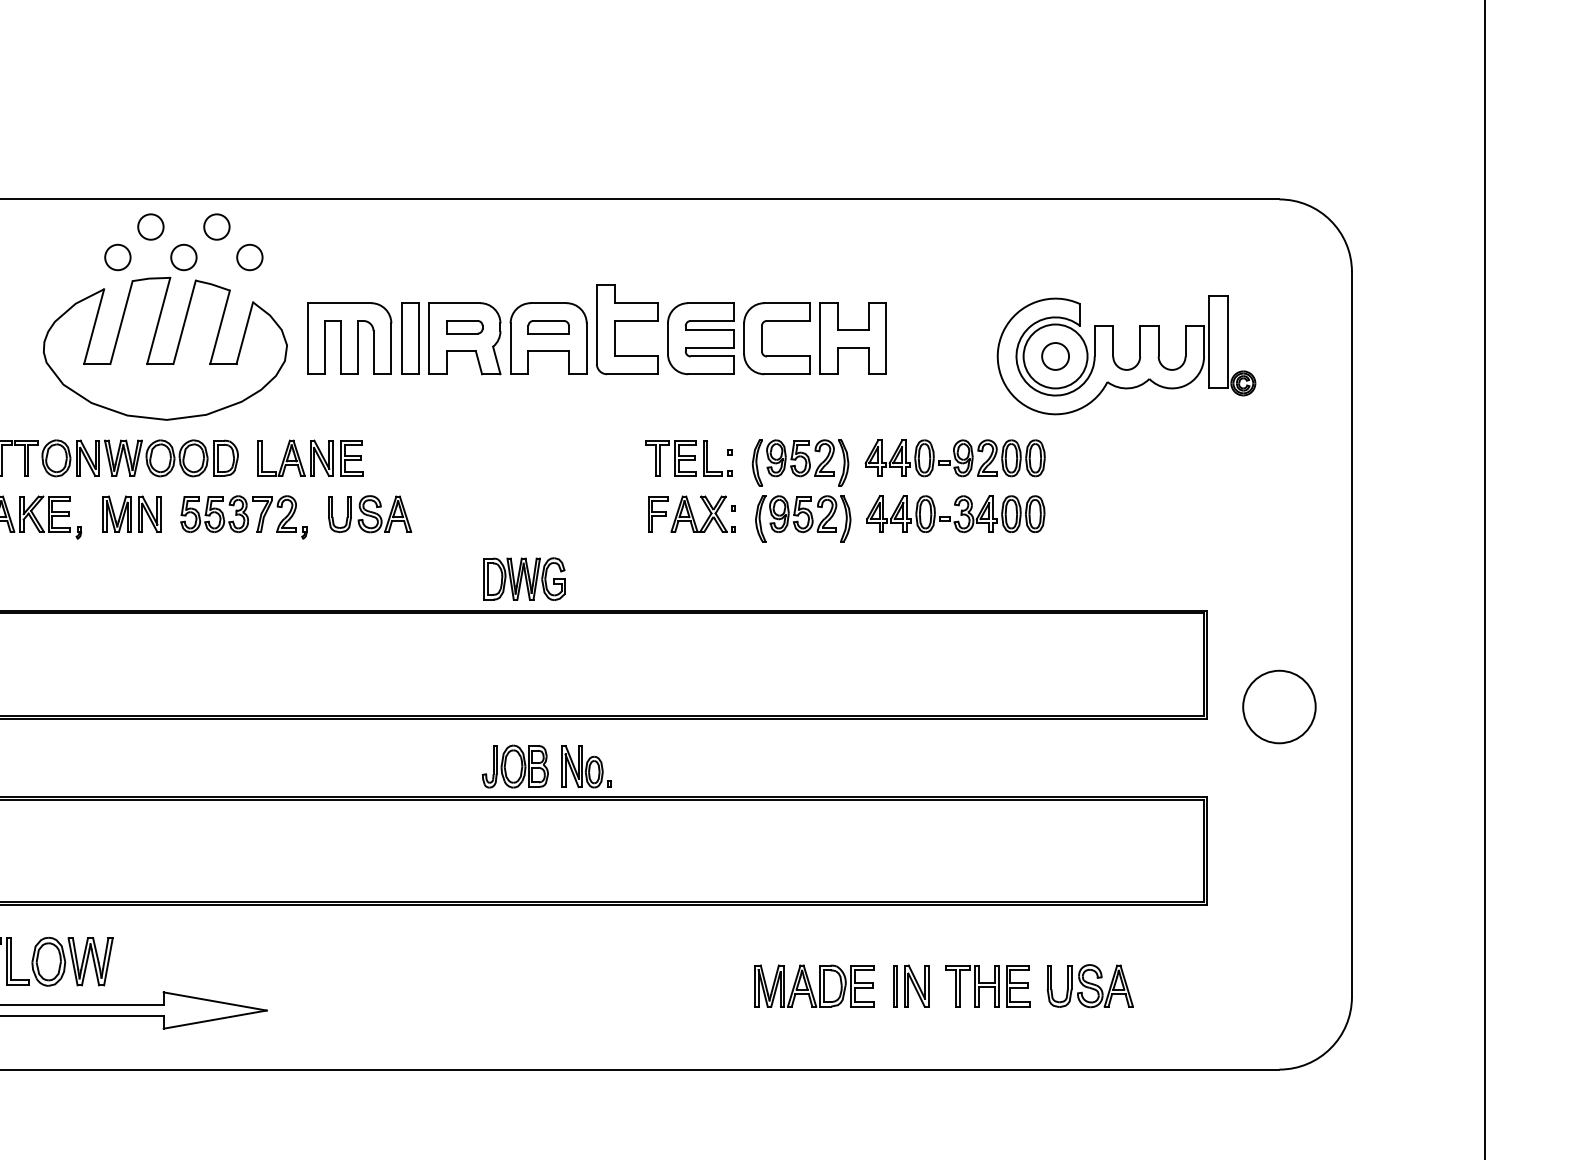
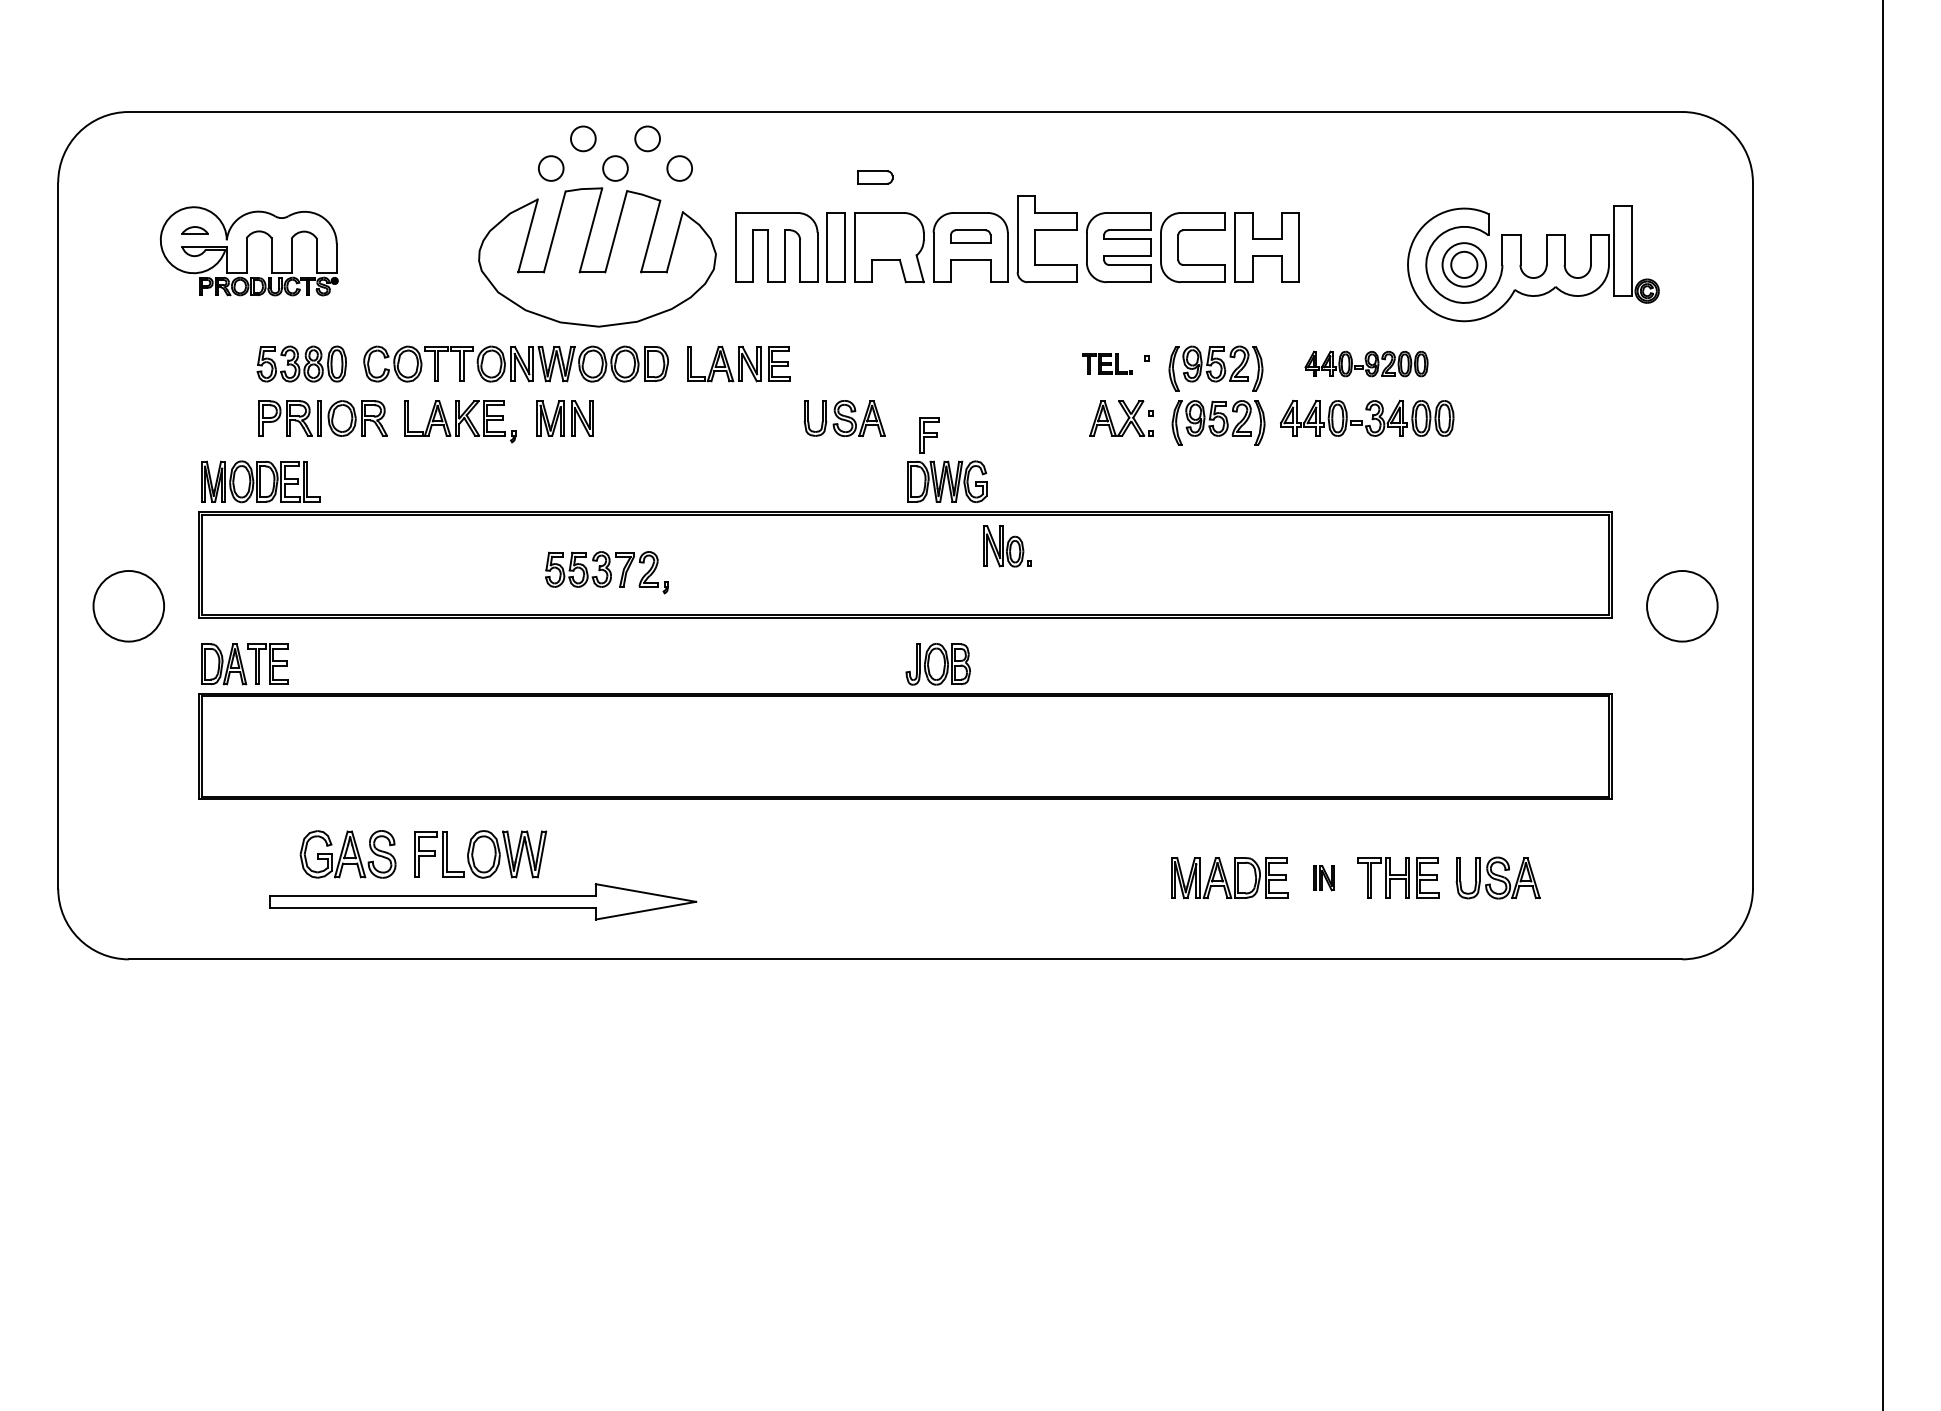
part: (465, 327) -> (875, 177), moved
circle: (1055, 356) -> (1464, 264), size x0.7
part: (689, 457) -> (1107, 363), size x0.6
part: (955, 457) -> (1366, 363), size x0.7
part: (369, 514) -> (844, 418), moved
part: (658, 514) -> (929, 435), moved
part: (243, 517) -> (606, 572), moved
part: (586, 766) -> (1007, 546), moved
part: (910, 986) -> (1323, 878), size x0.6

